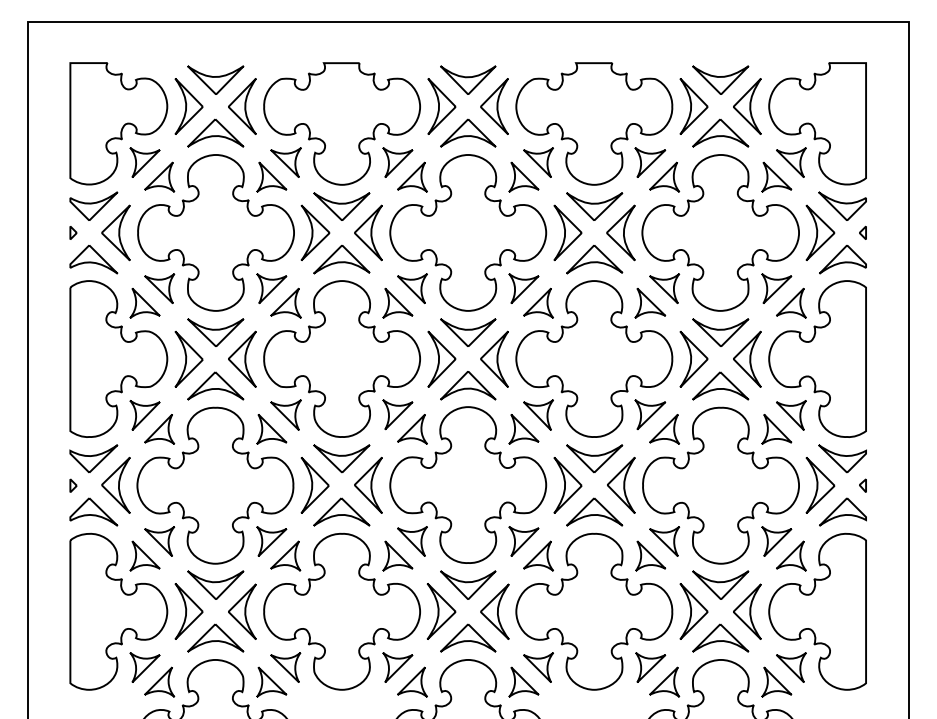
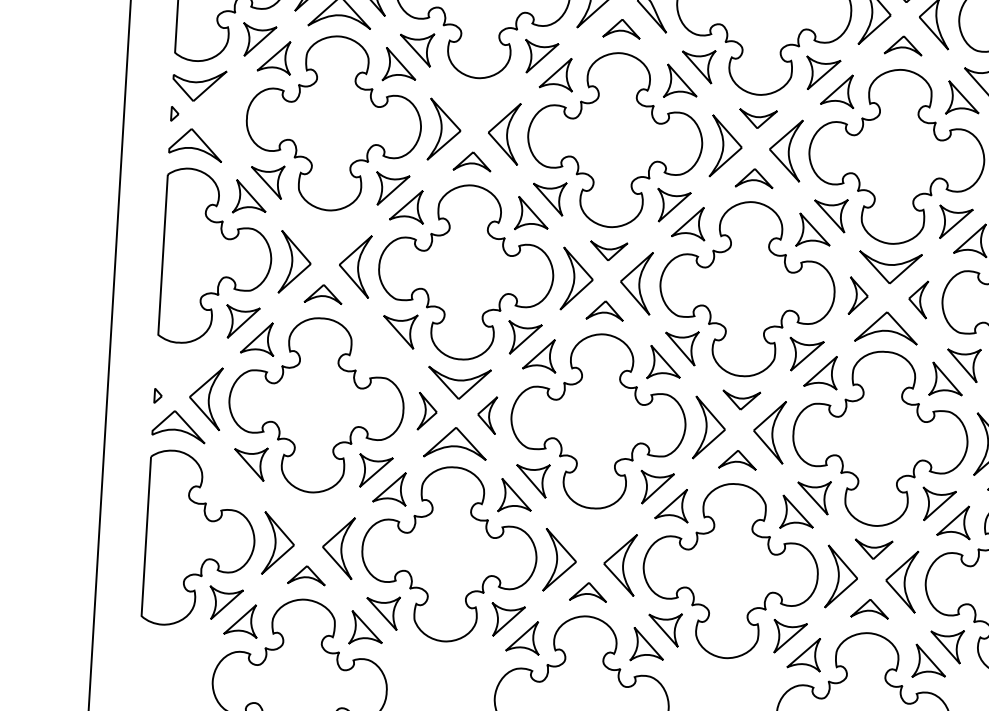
part: (468, 132) -> (622, 28), size x0.6
part: (720, 132) -> (903, 44), size x0.6
part: (341, 206) -> (475, 102), removed
part: (594, 206) -> (757, 119), size x0.6
part: (115, 232) -> (221, 116), removed
part: (341, 259) -> (472, 161), size x0.6
part: (594, 259) -> (754, 178), size x0.6
part: (215, 332) -> (326, 234), removed
part: (468, 332) -> (608, 251), size x0.6
part: (747, 358) -> (918, 298), size x0.6
part: (693, 359) -> (858, 296), size x0.6
part: (215, 385) -> (323, 293), size x0.6
part: (468, 385) -> (605, 310), size x0.6
part: (271, 429) -> (382, 346), removed
part: (93, 458) -> (182, 366), removed
part: (594, 458) -> (741, 400), size x0.6
part: (314, 485) -> (427, 411), size x0.6
part: (368, 485) -> (487, 415), size x0.6
part: (594, 511) -> (737, 459), size x0.6
part: (144, 555) -> (232, 478), removed
part: (215, 584) -> (310, 515), removed
part: (468, 584) -> (592, 532), removed
part: (720, 584) -> (873, 549), size x0.6
part: (215, 637) -> (306, 574), size x0.6
part: (468, 637) -> (588, 591), size x0.6
part: (720, 637) -> (869, 608), size x0.6

